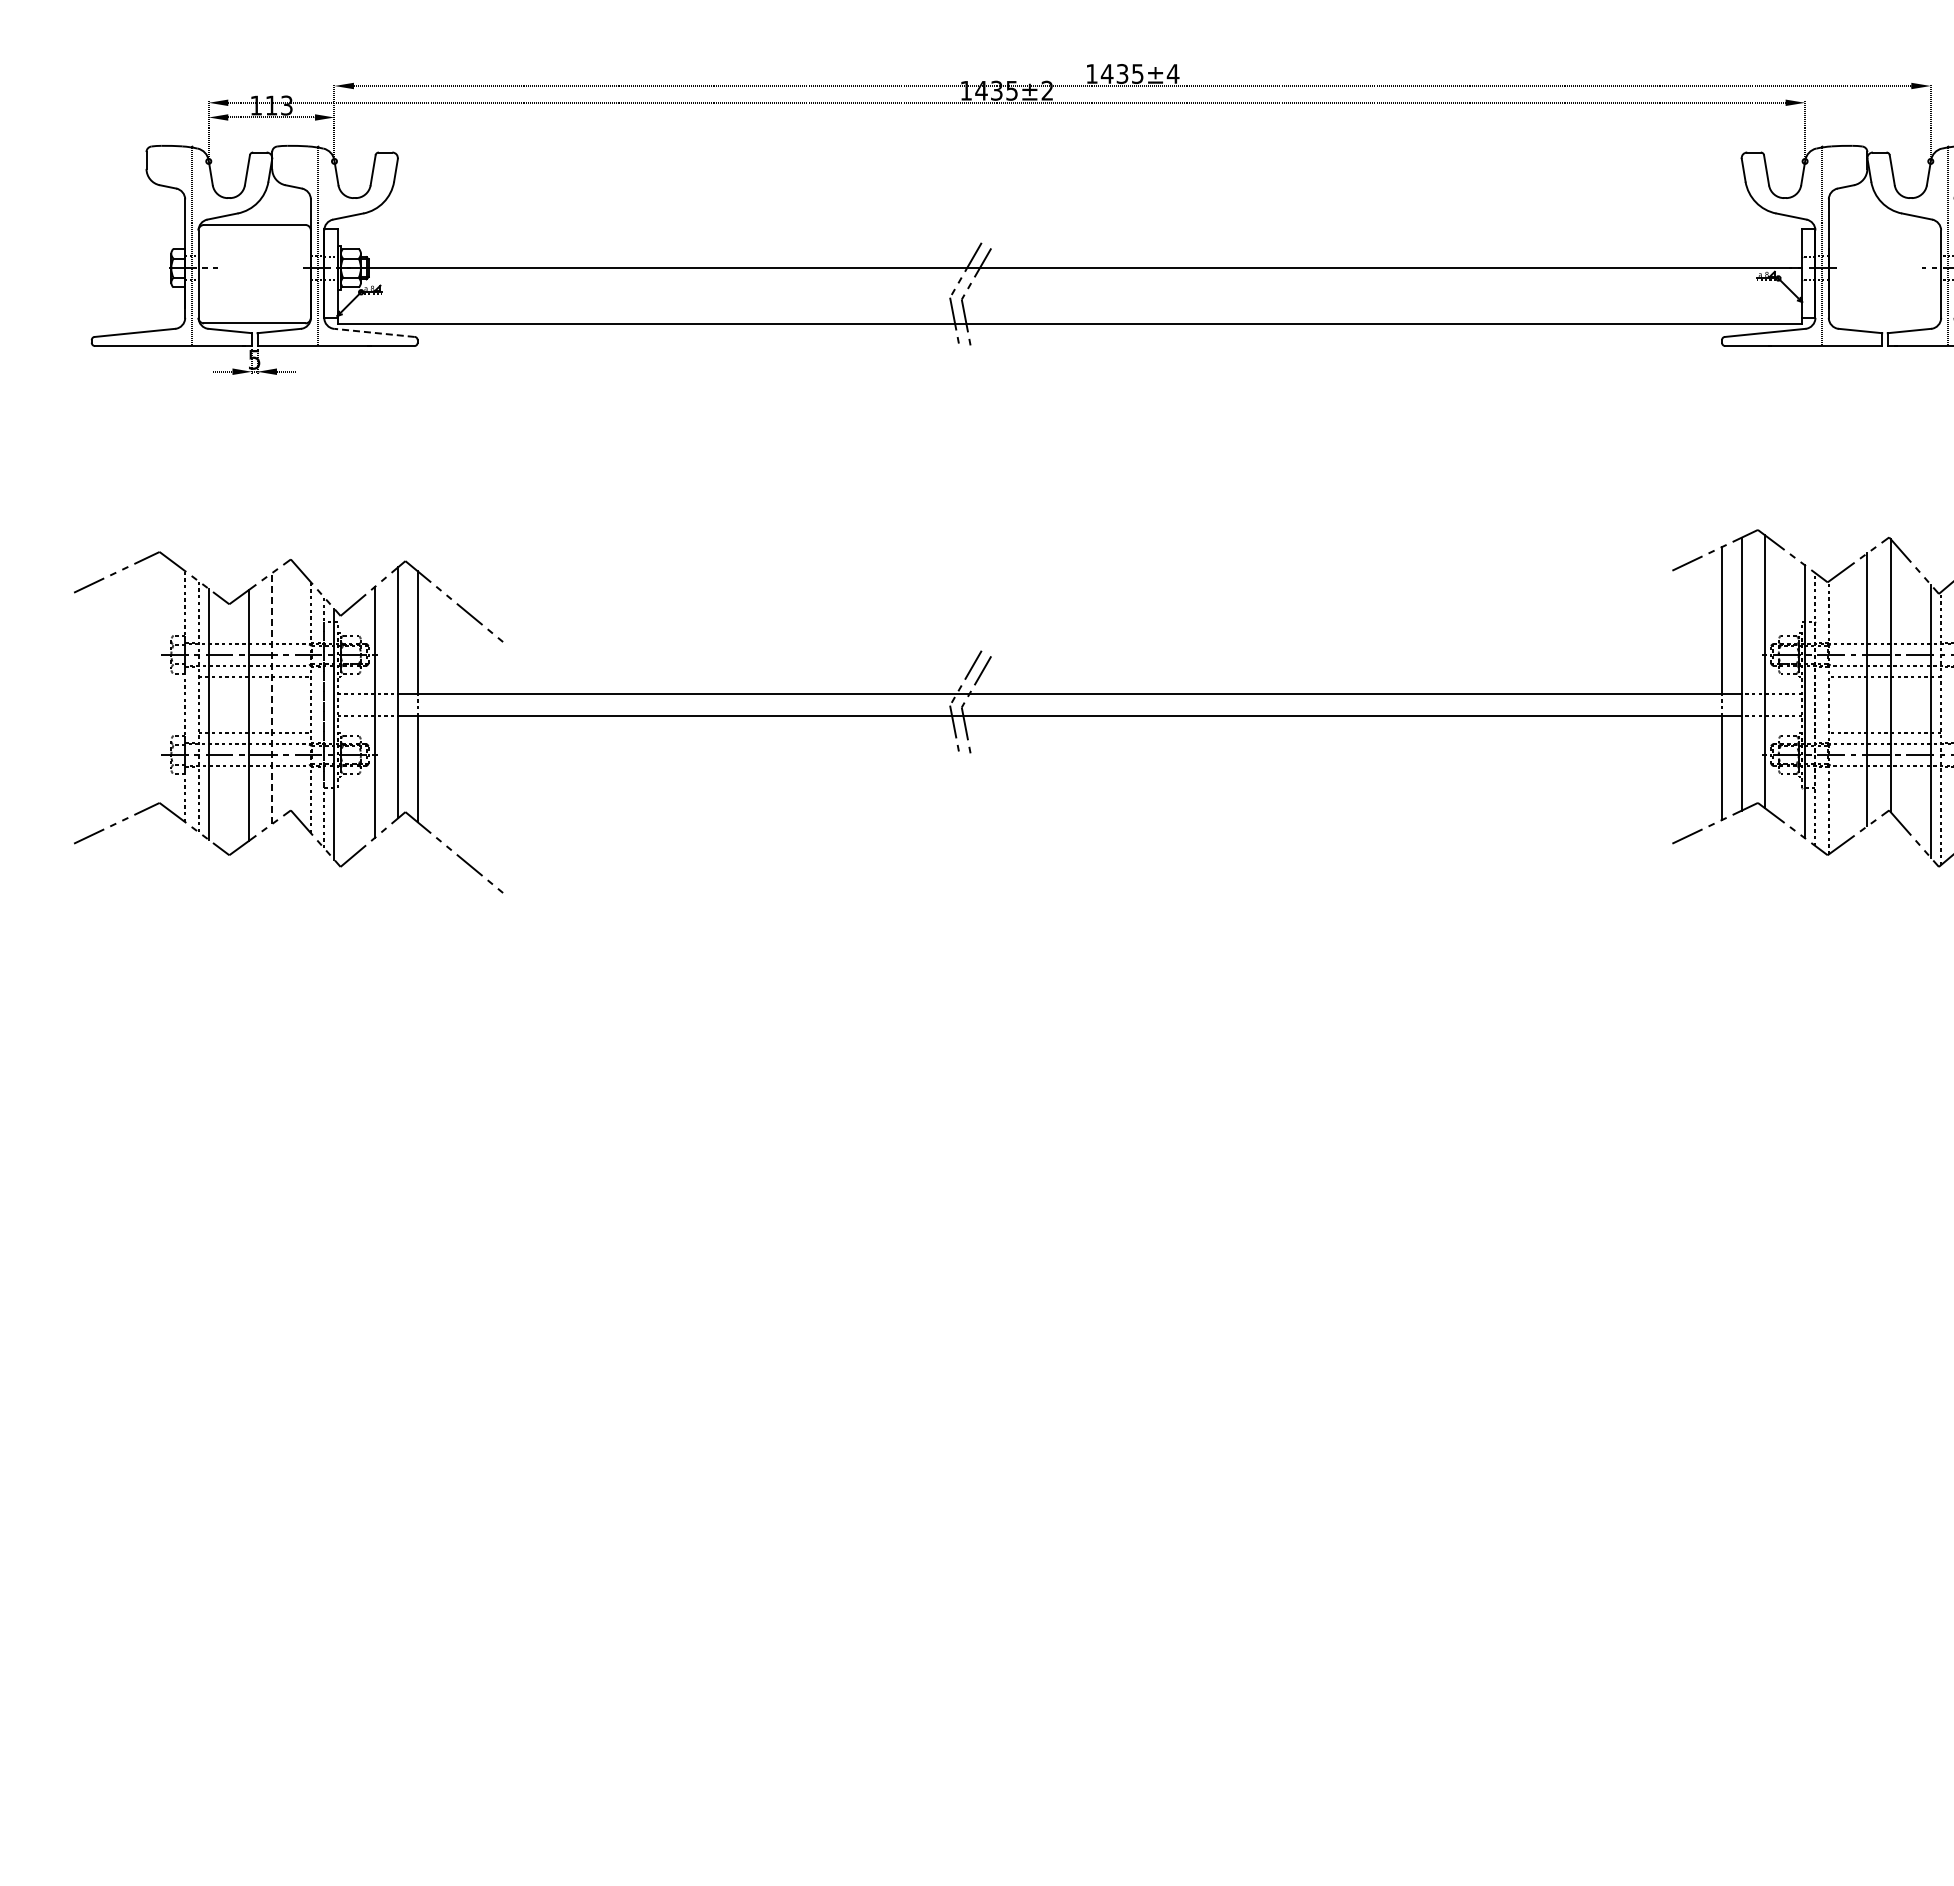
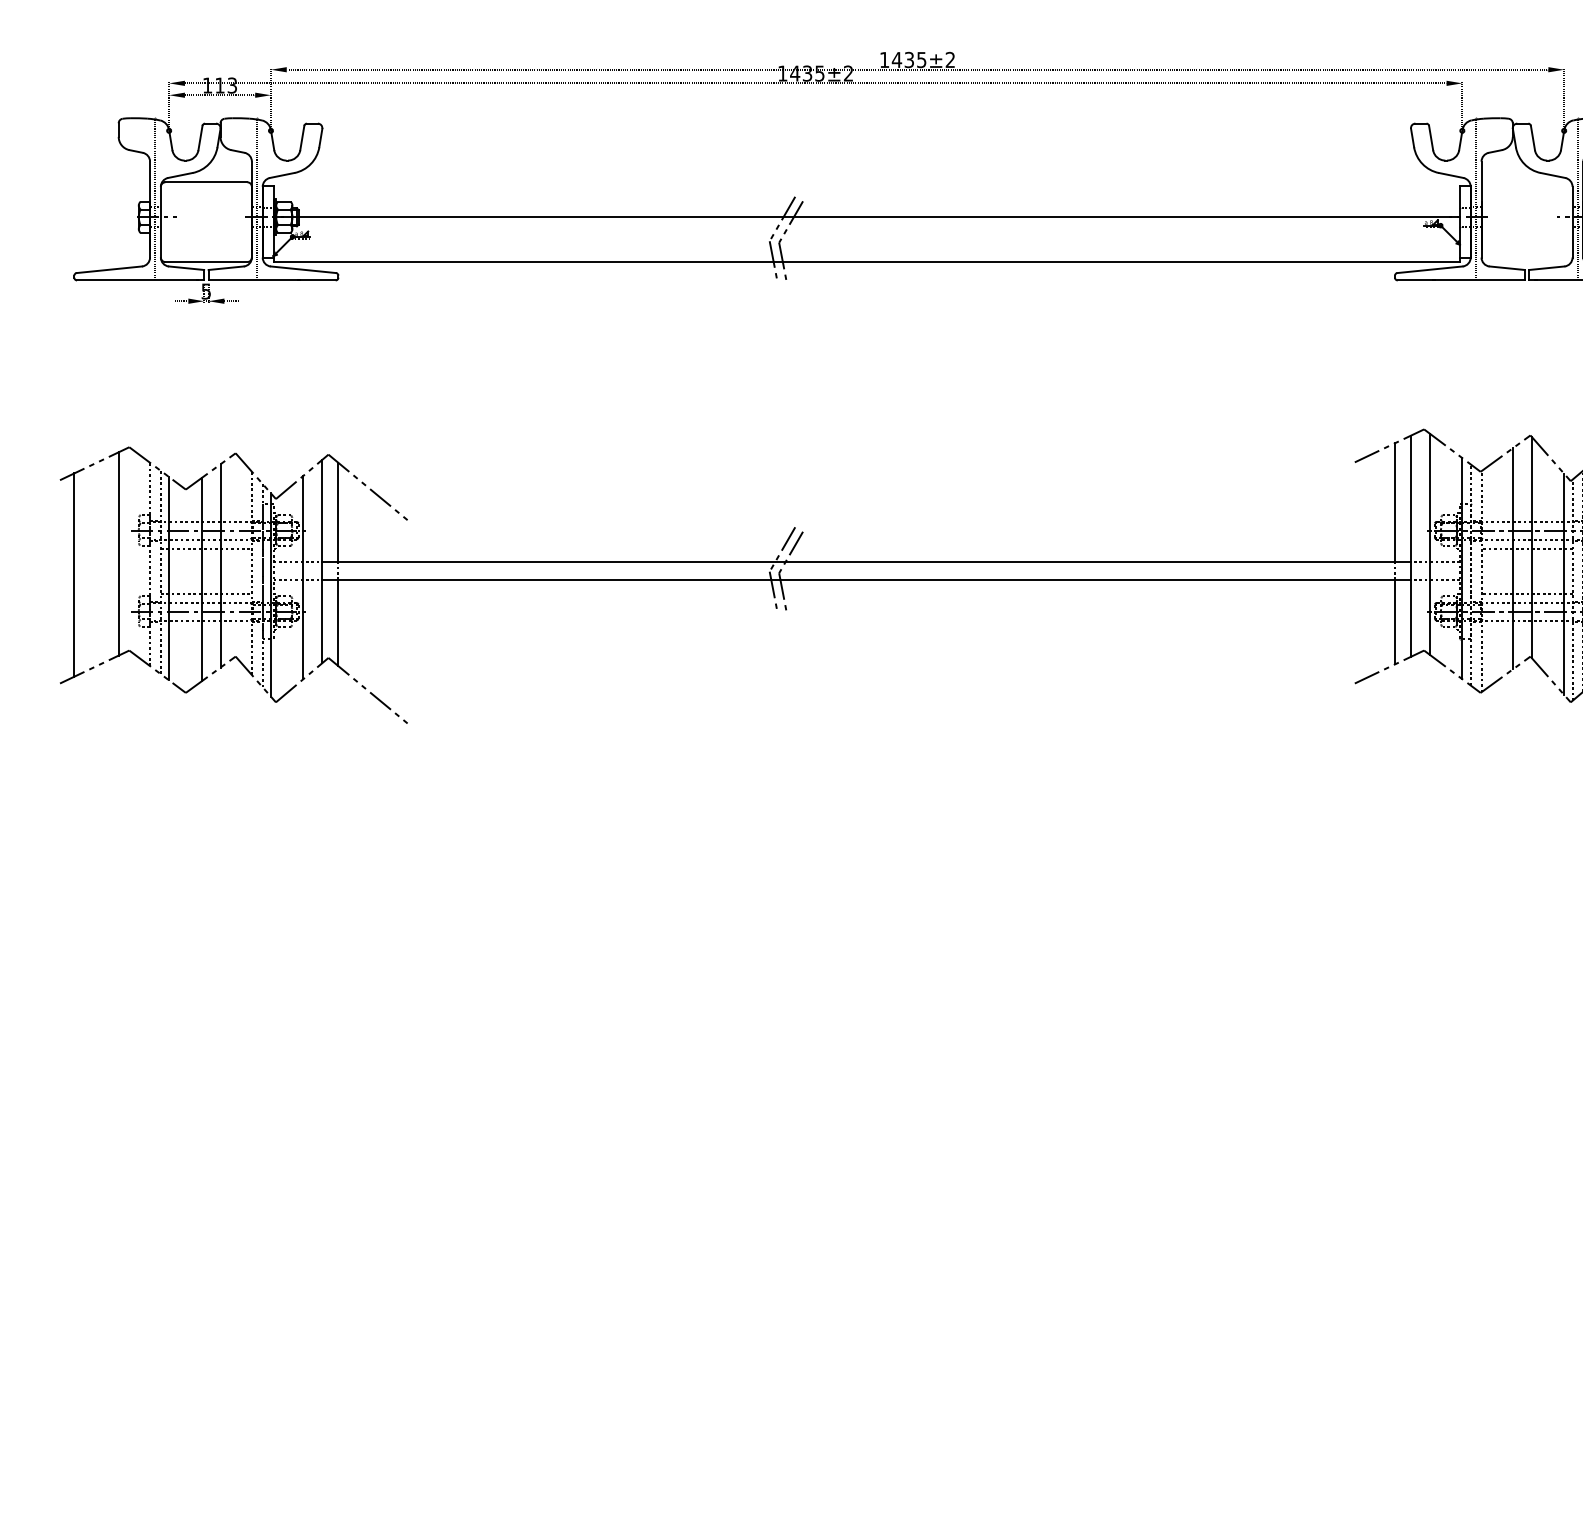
text: (1172, 73) -> (949, 59), 1435±4 -> 1435±2
line: (373, 332) -> (302, 269), dashed -> solid
line: (146, 683) -> (118, 553), added
line: (272, 698) -> (220, 565), dashed -> solid
line: (91, 709) -> (74, 574), added

